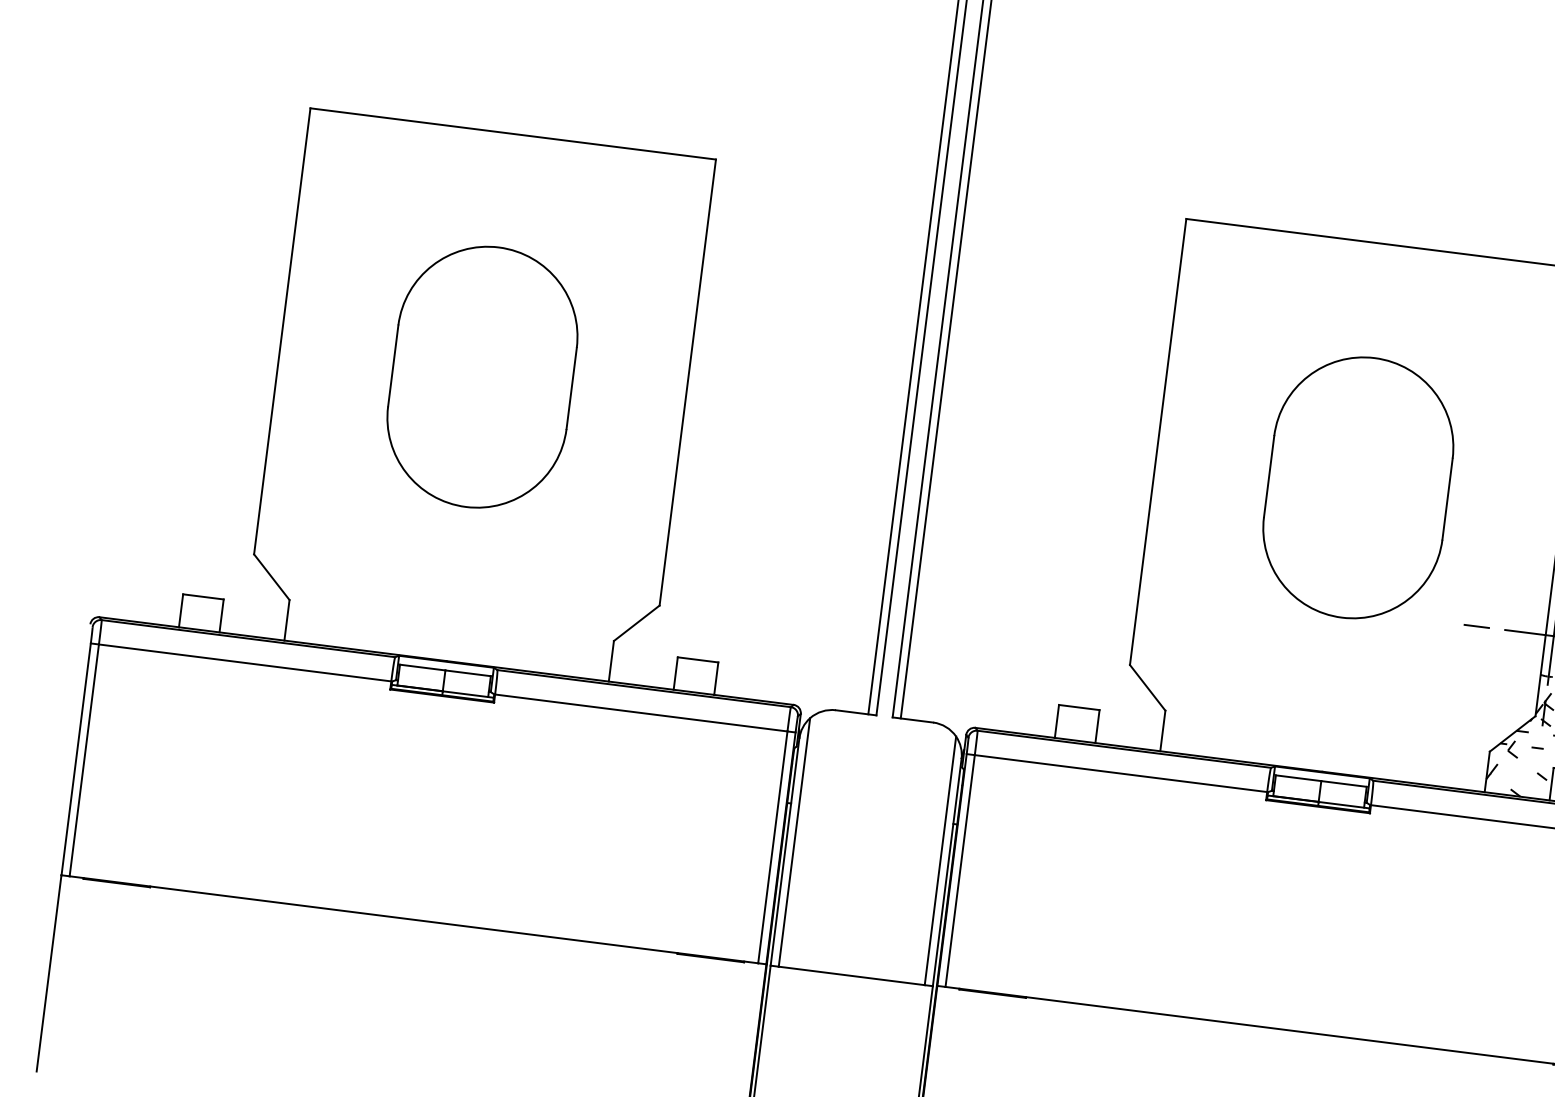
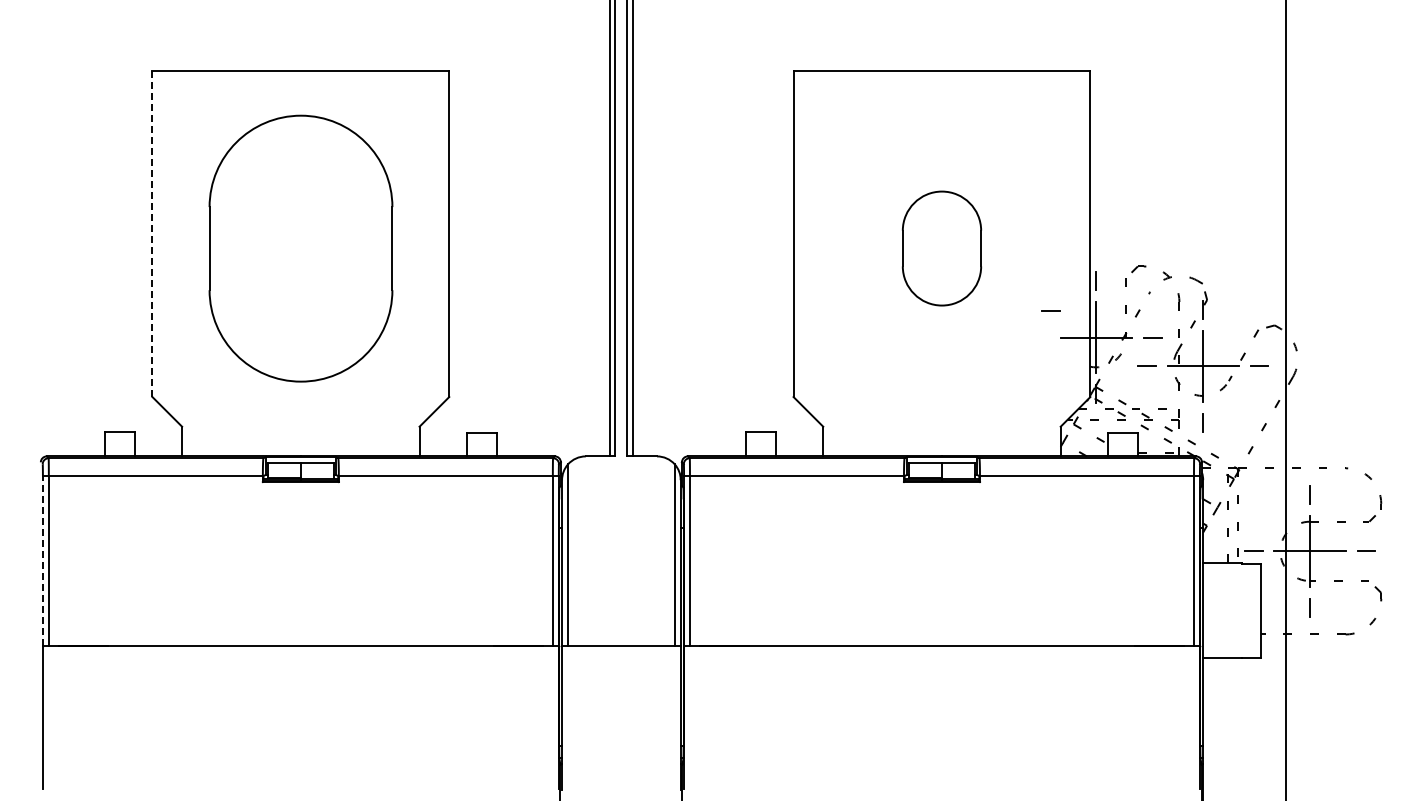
line: (282, 332) -> (152, 234), solid -> dashed
part: (482, 376) -> (300, 248), size x1.4
part: (1357, 487) -> (941, 248), size x0.6
line: (1476, 626) -> (1050, 310), moved
line: (75, 758) -> (42, 560), solid -> dashed

